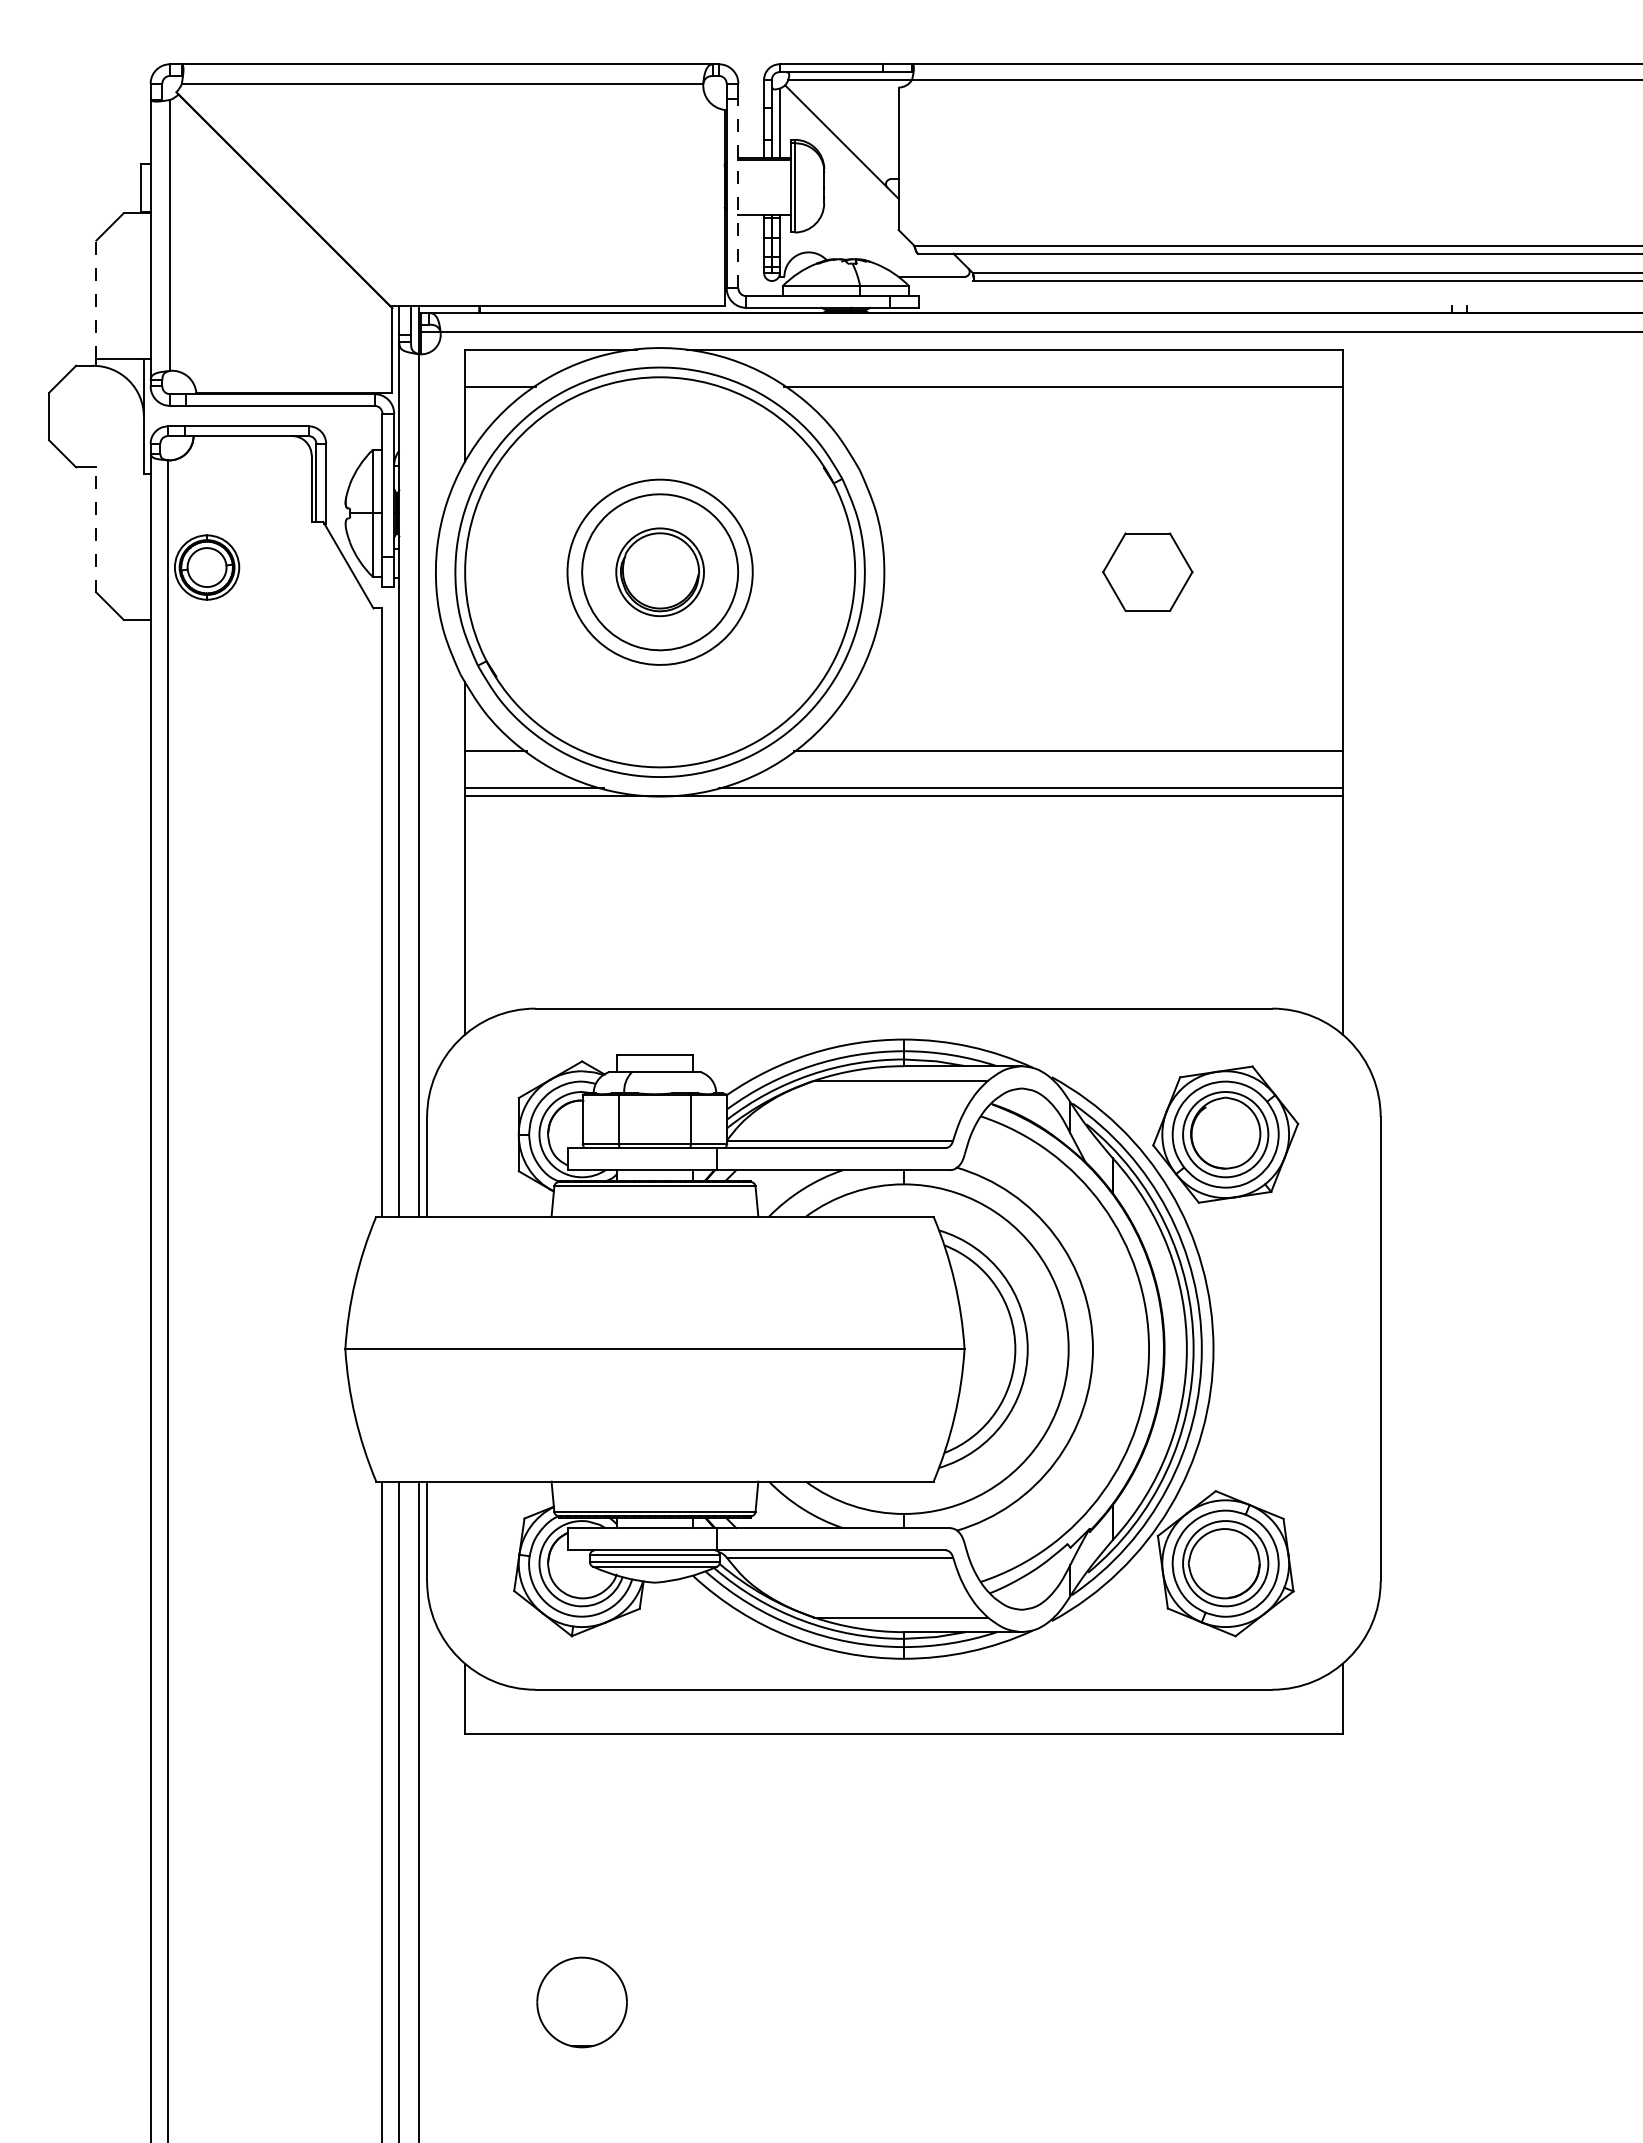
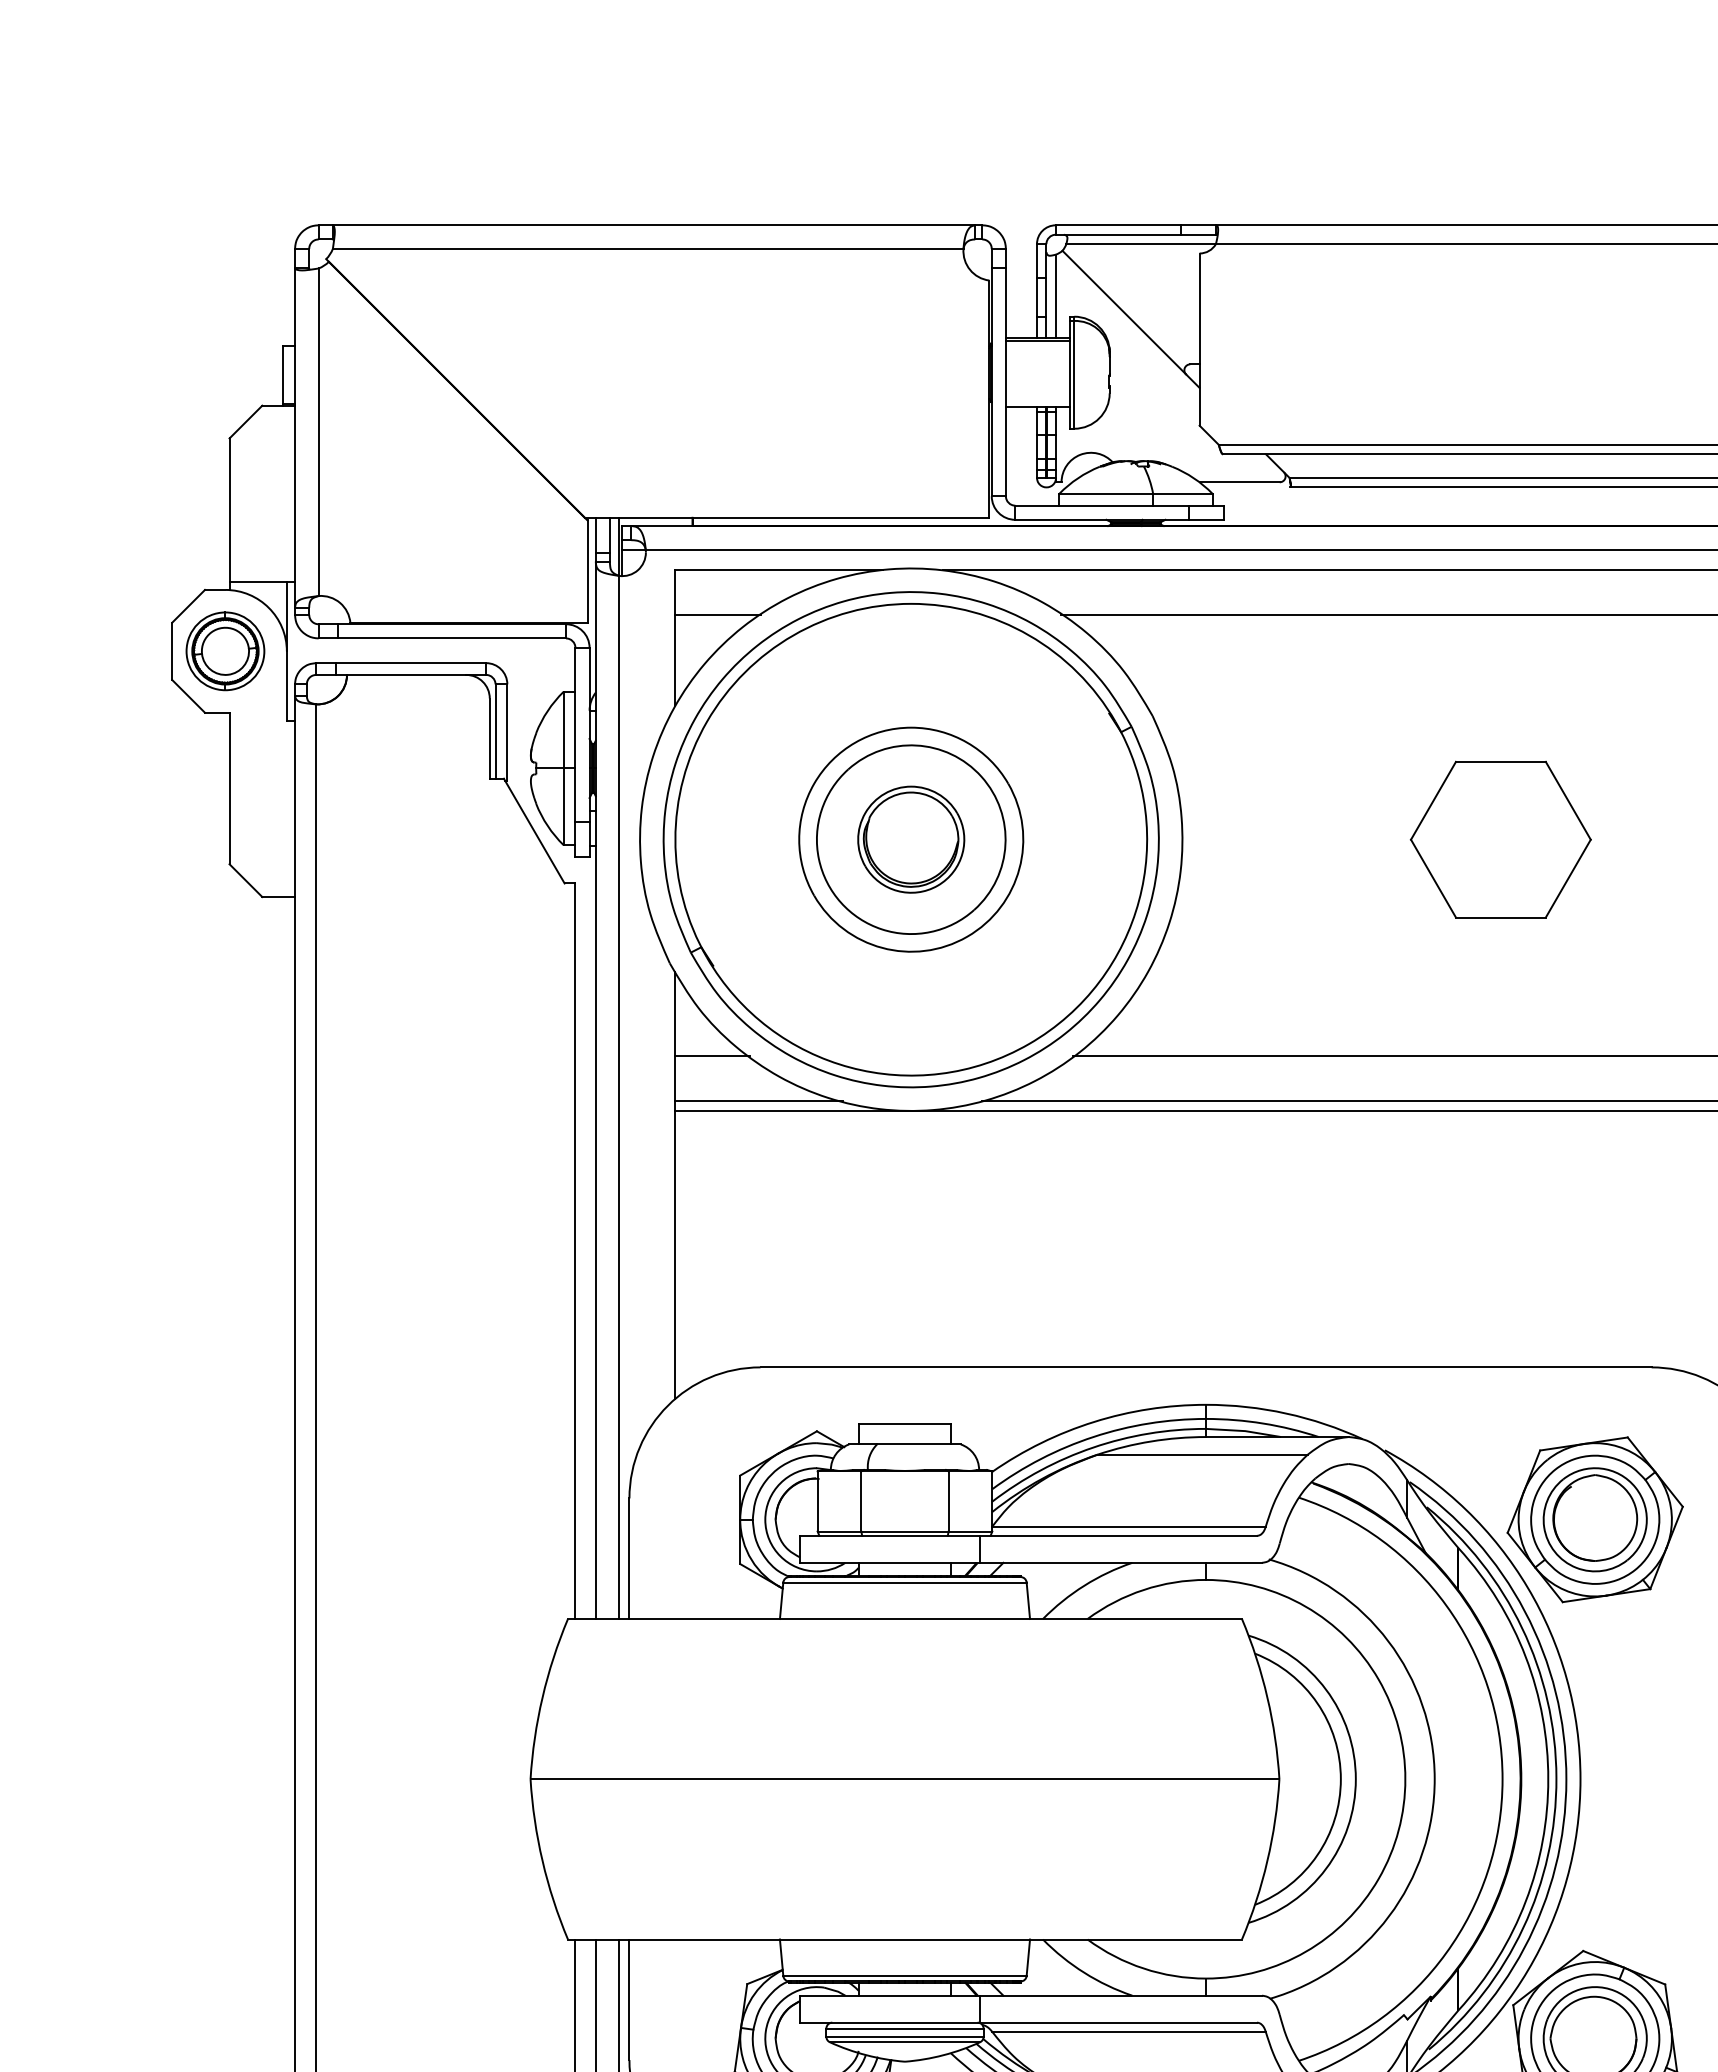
line: (738, 193) -> (1006, 381), dashed -> solid
line: (96, 299) -> (229, 509), dashed -> solid
line: (96, 529) -> (229, 787), dashed -> solid
part: (207, 567) -> (225, 651), moved
part: (1147, 571) -> (1500, 838), size x1.67

